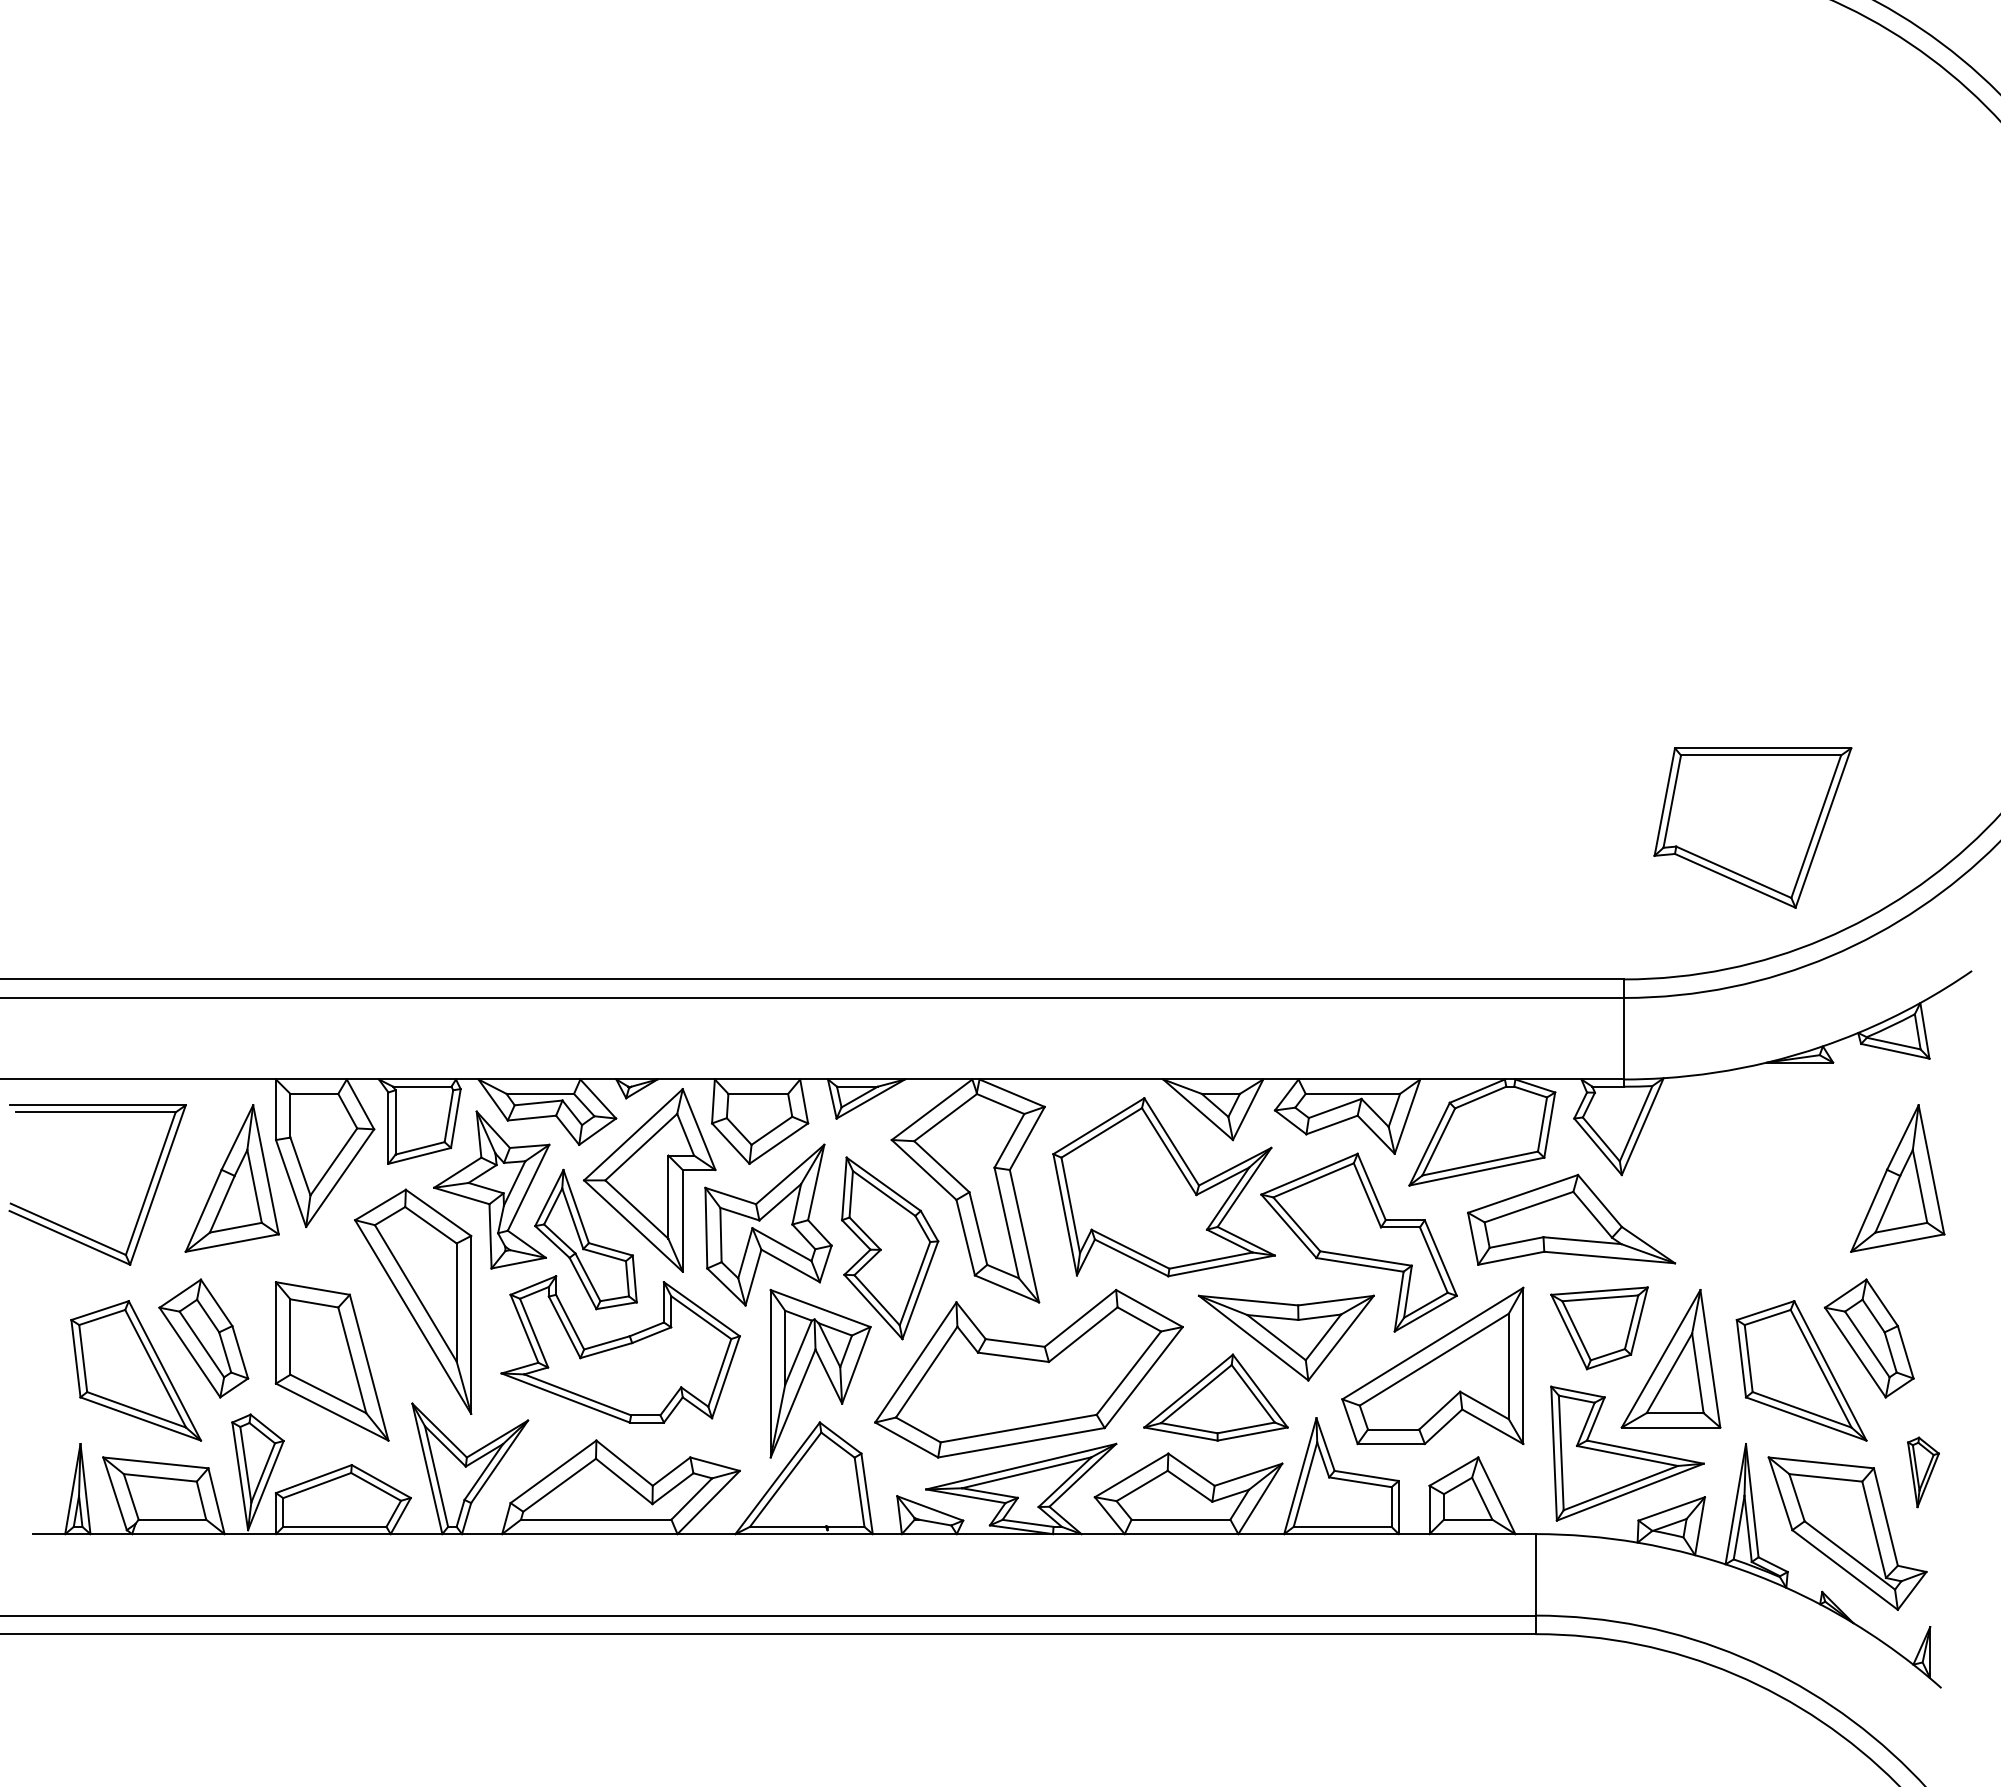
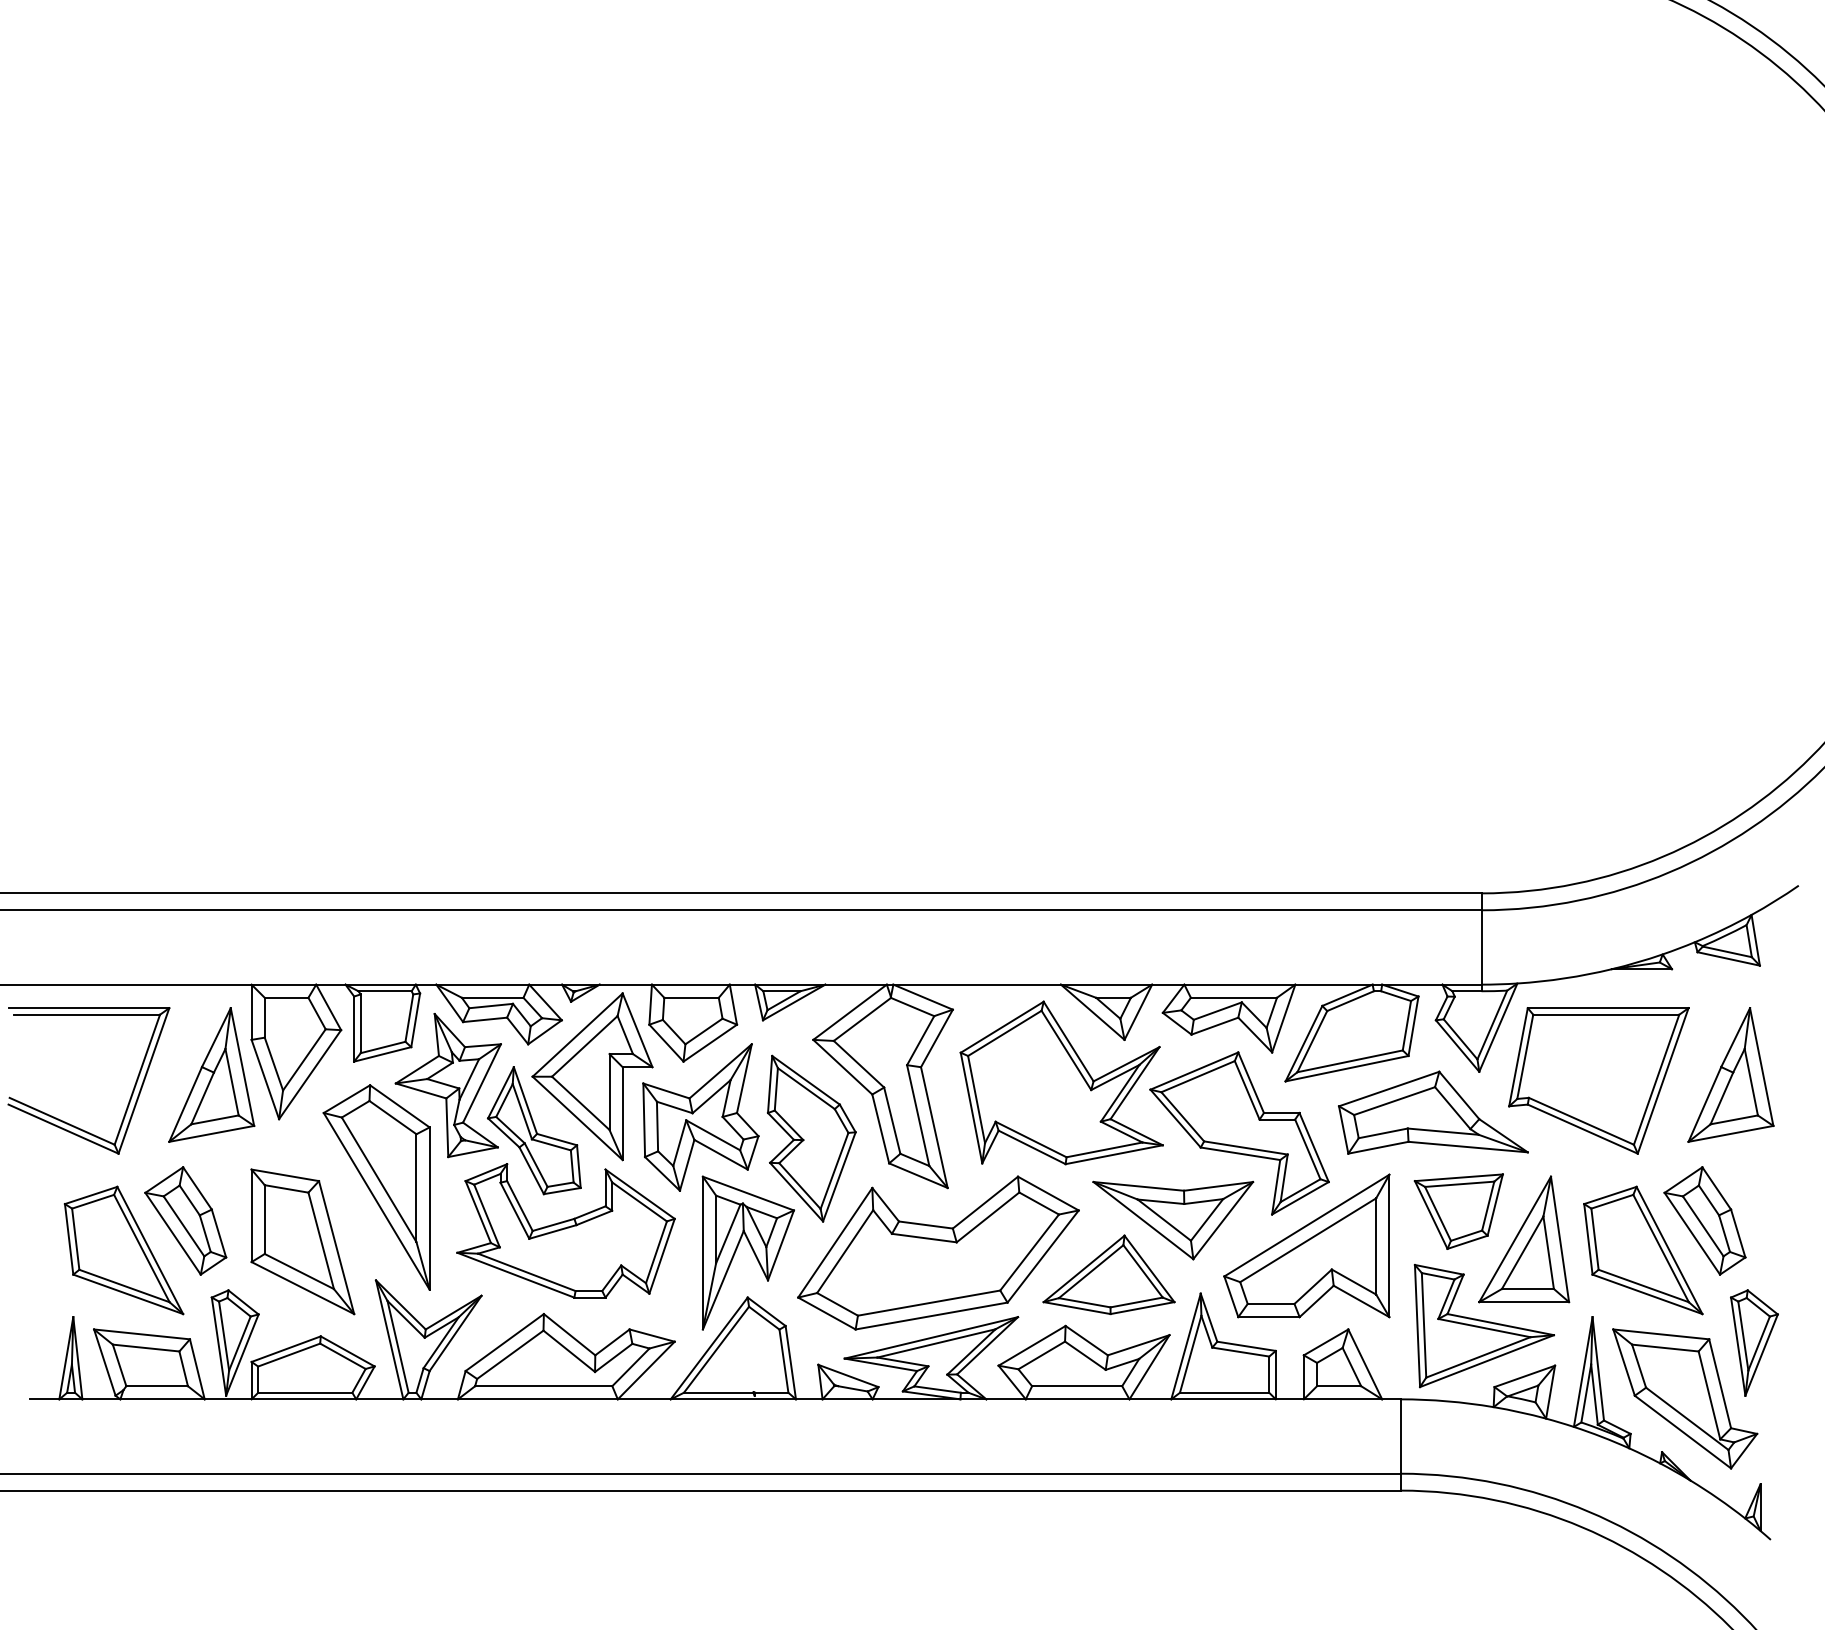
part: (1752, 827) -> (1598, 1080), moved
part: (1923, 1472) -> (1754, 1343), size x1.67

